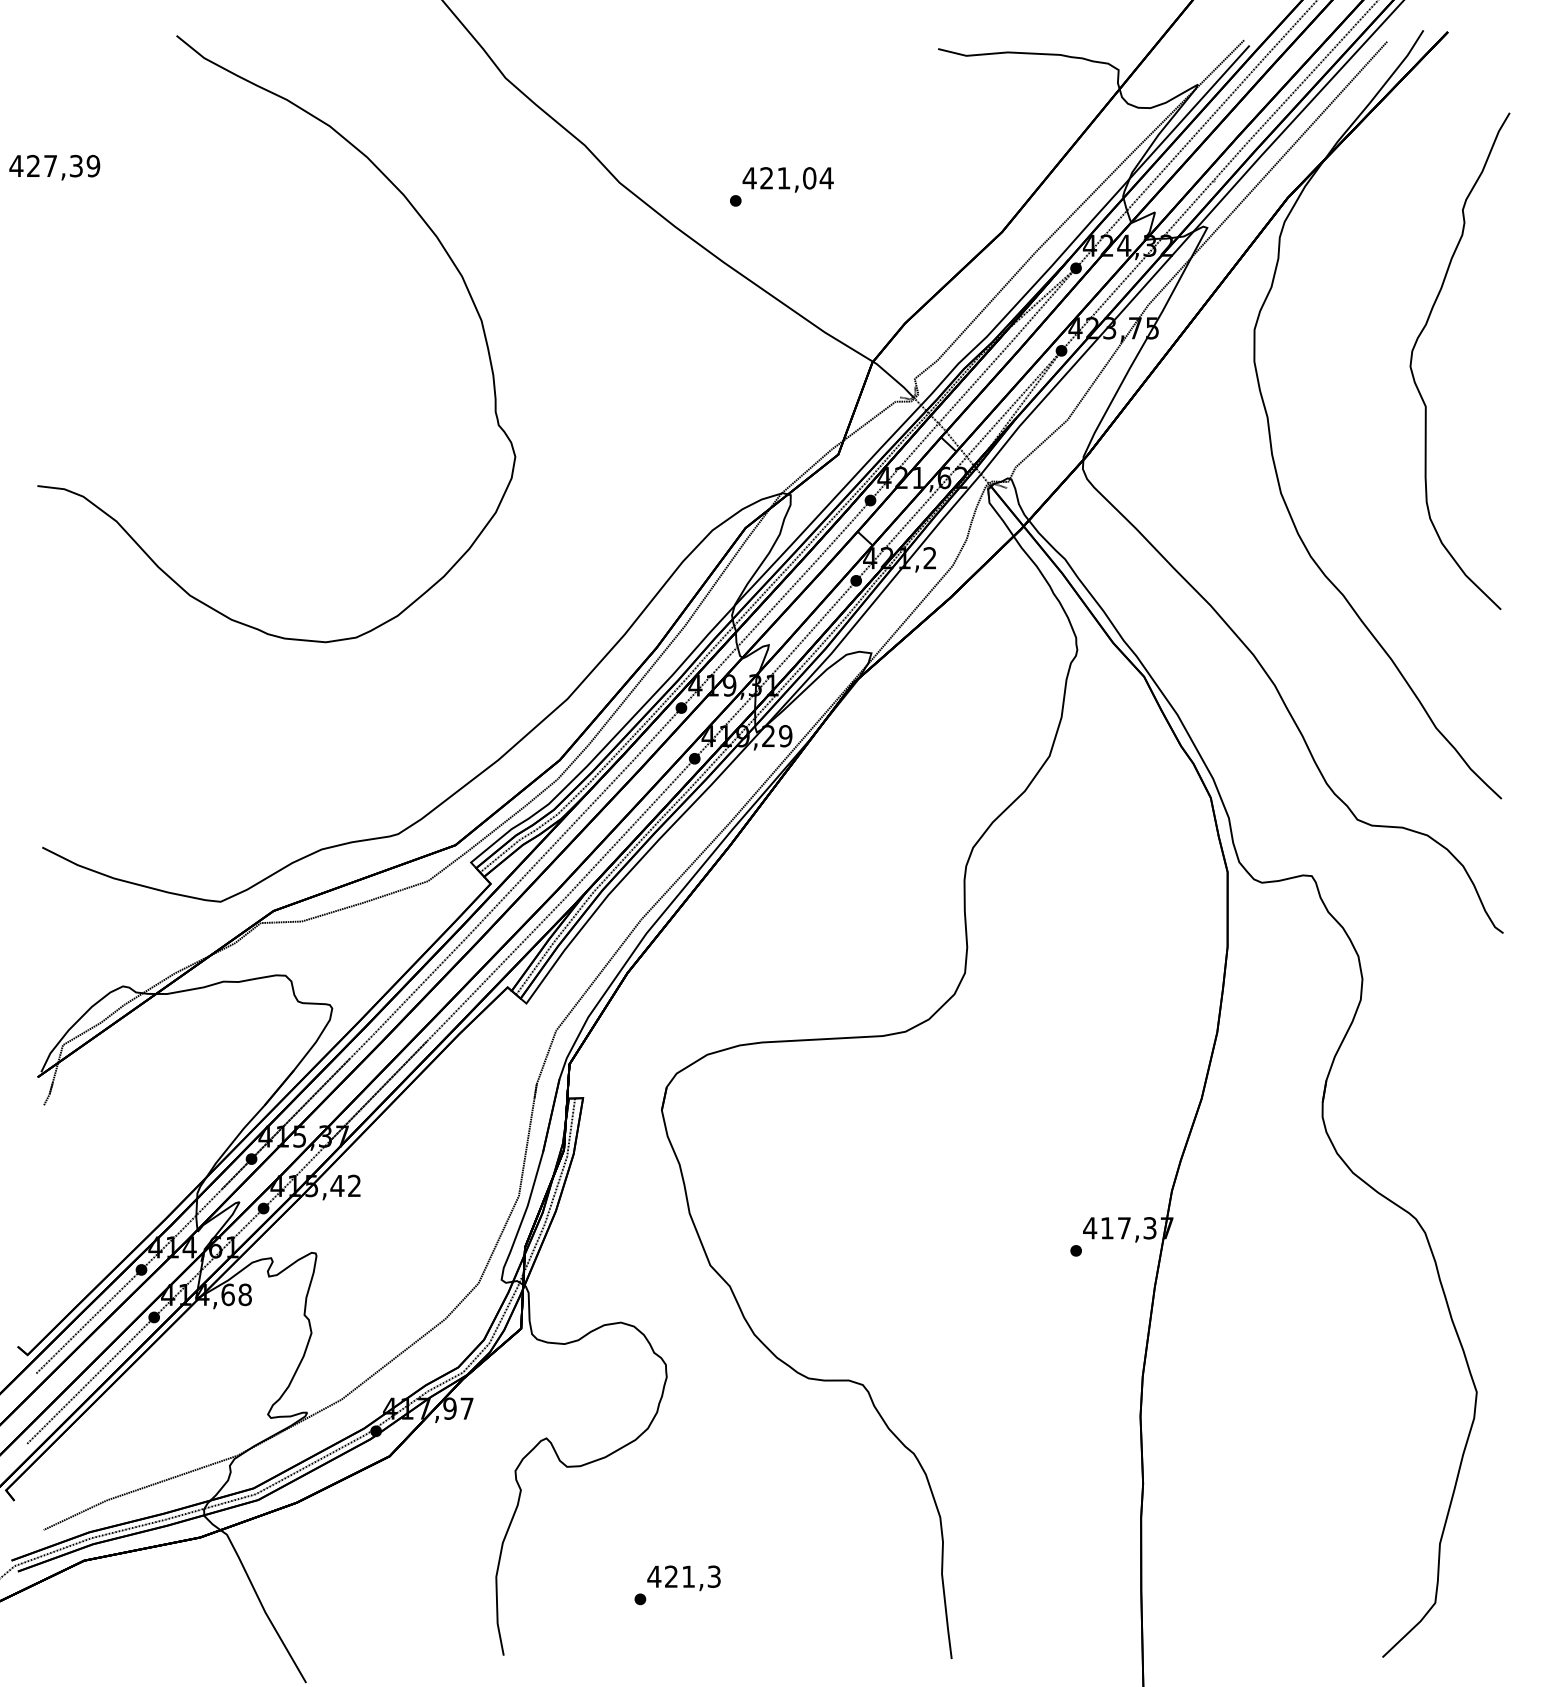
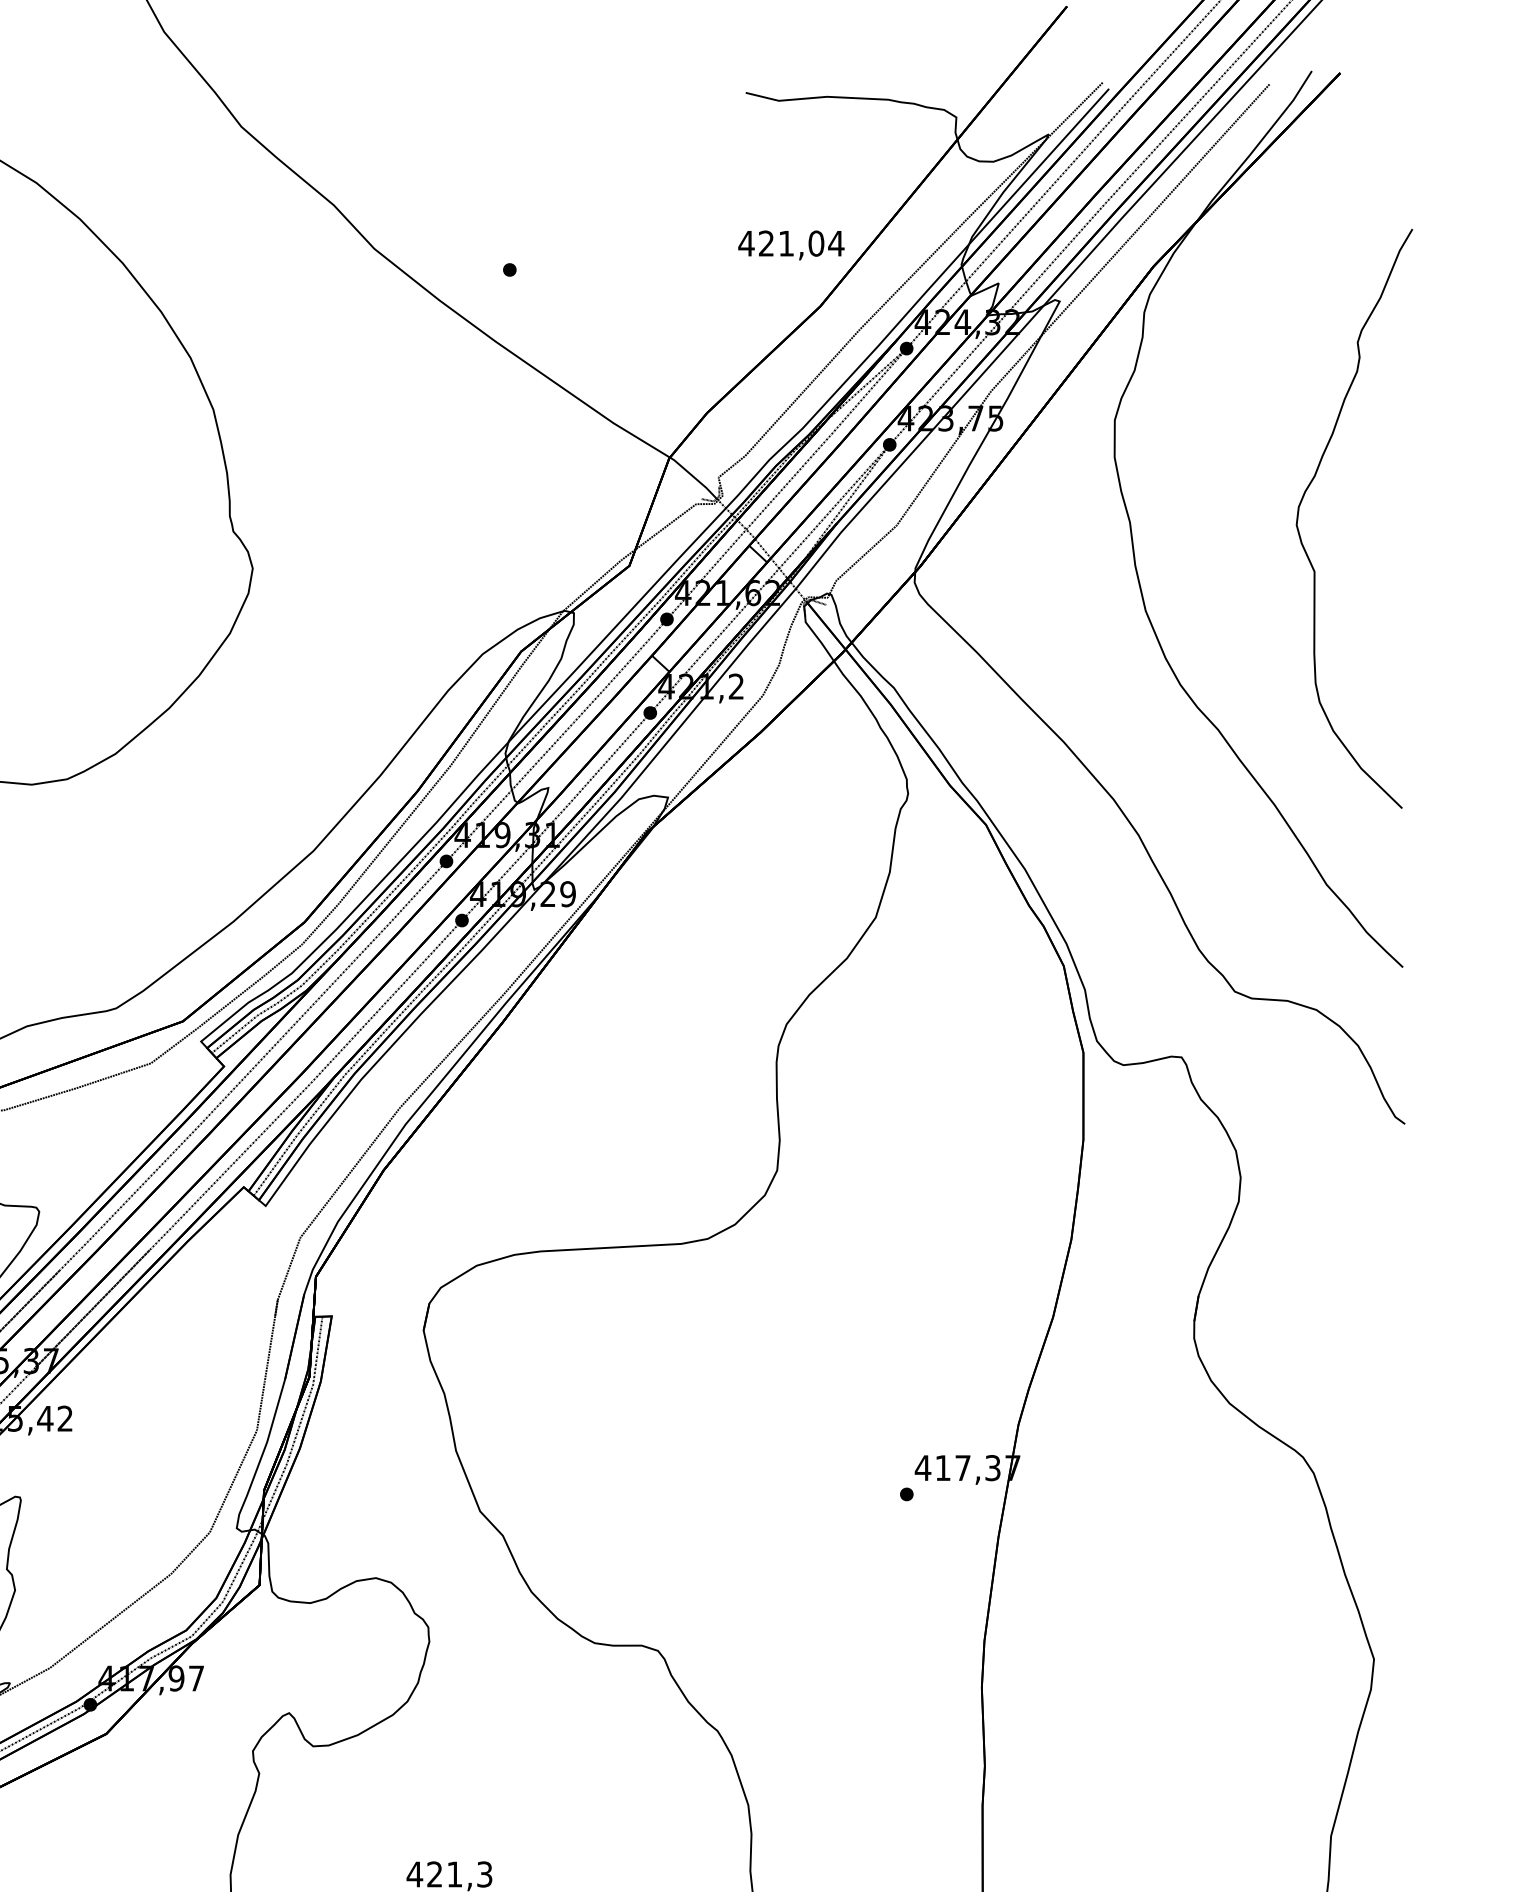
text: (787, 179) -> (790, 245), moved
part: (1416, 344) -> (1303, 499), moved

